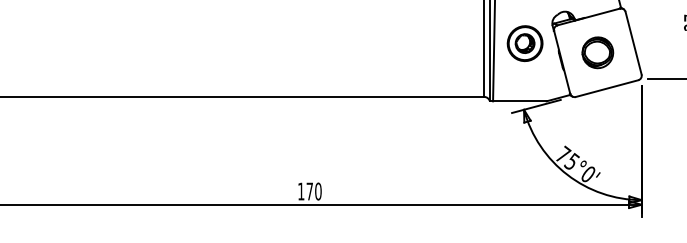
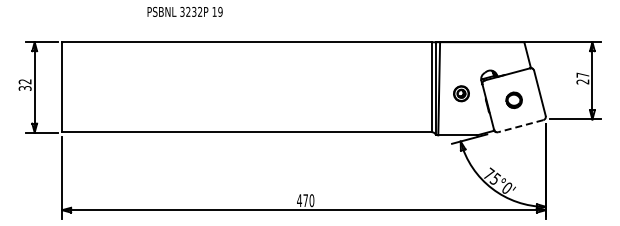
part: (525, 43) -> (461, 93), size x0.6
part: (598, 53) -> (514, 100), size x0.7
line: (606, 89) -> (520, 126), solid -> dashed
text: (301, 191) -> (299, 200), 170 -> 470

